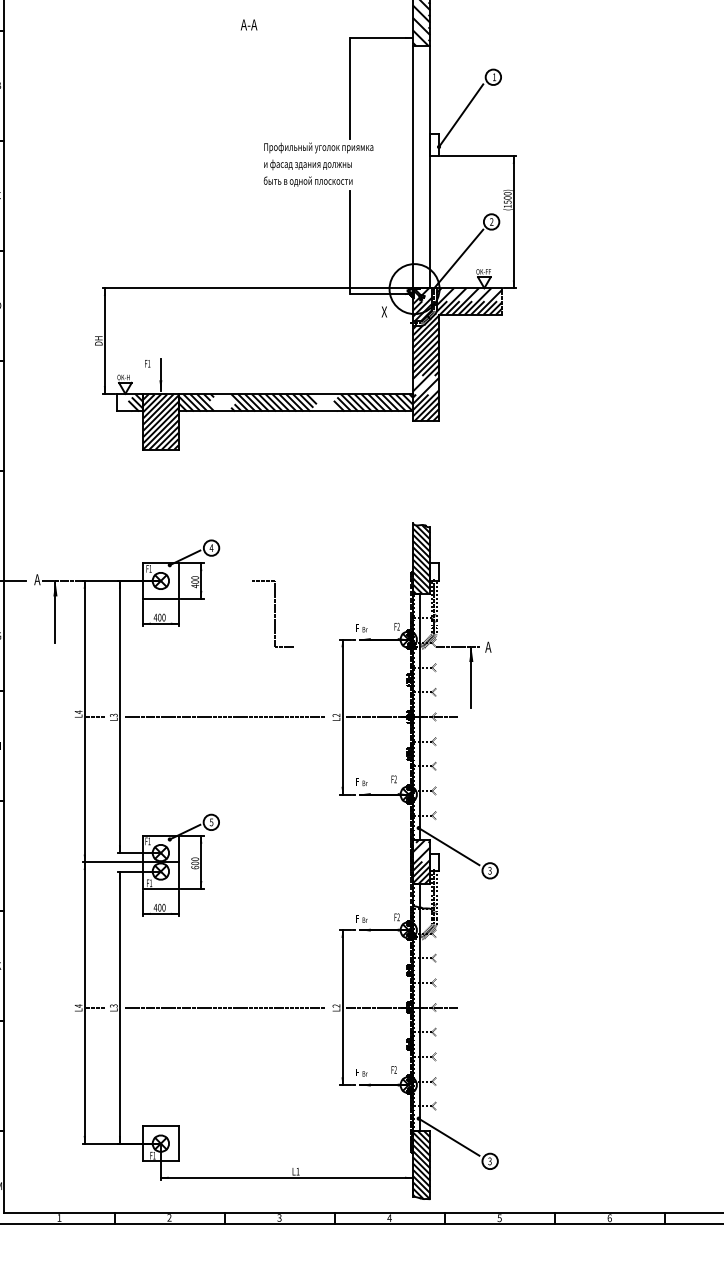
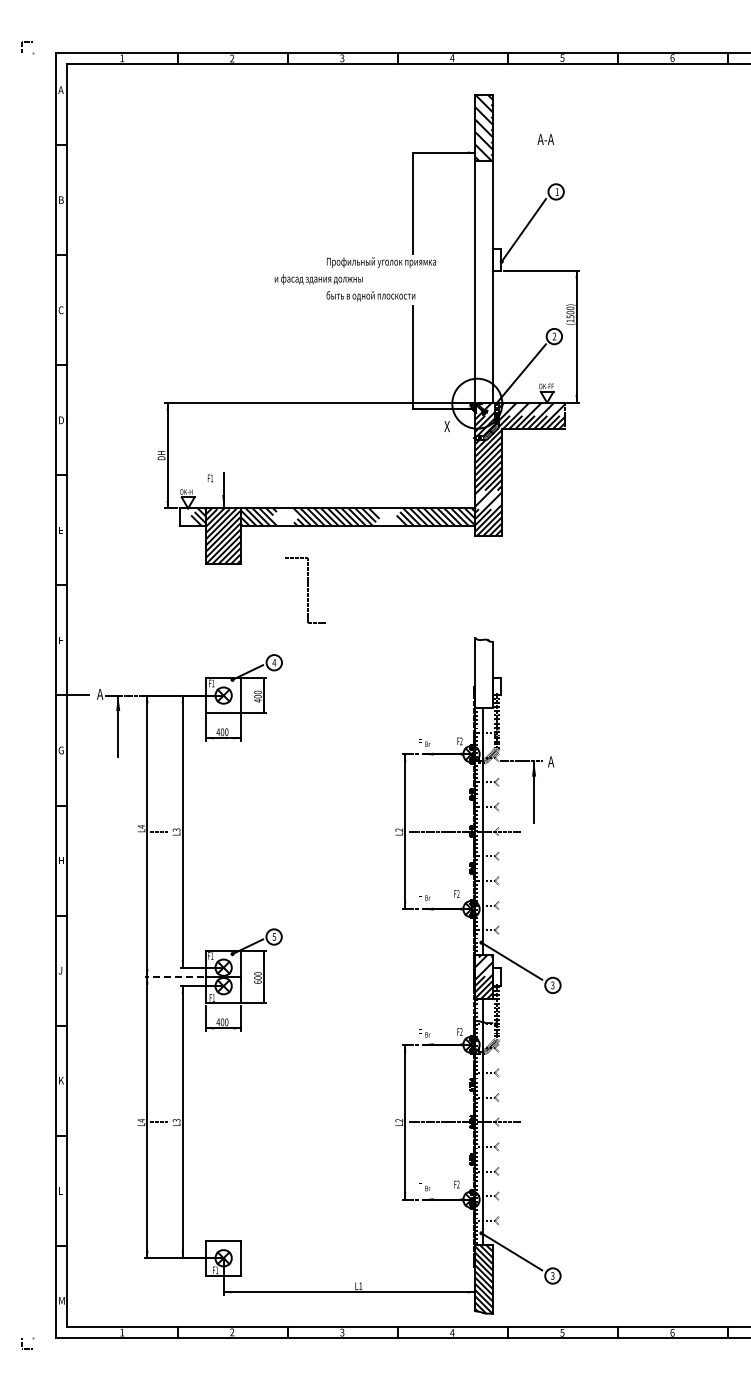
text: (248, 24) -> (545, 139), moved
text: (307, 164) -> (318, 279), moved
hatch: (421, 558) -> (484, 673), removed
part: (272, 613) -> (305, 590), moved
line: (224, 716) -> (287, 831), removed
line: (111, 861) -> (174, 976), solid -> dashed
line: (224, 1007) -> (287, 1122), removed

